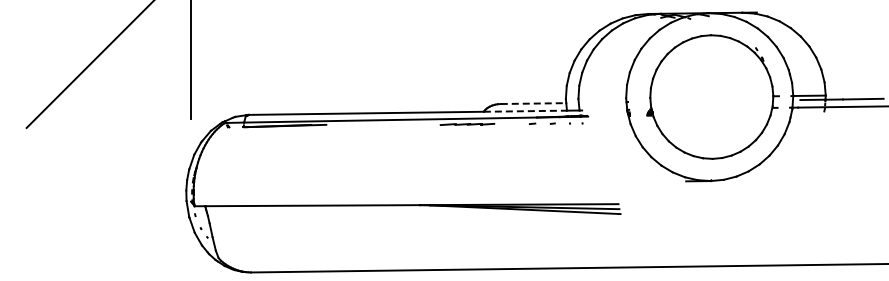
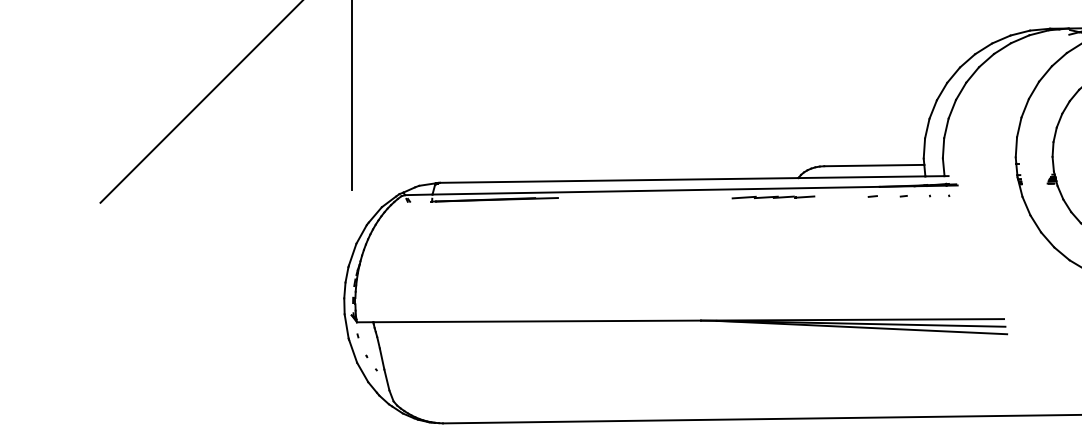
line: (533, 103) -> (874, 165), dashed -> solid
line: (525, 111) -> (862, 177), dashed -> solid

